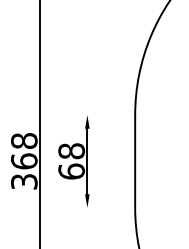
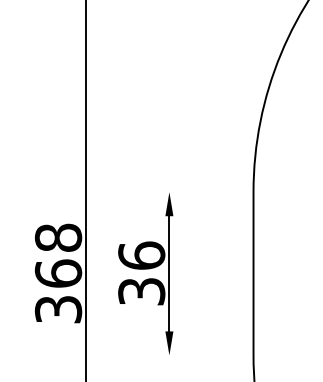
text: (71, 161) -> (141, 273), 68 -> 36

